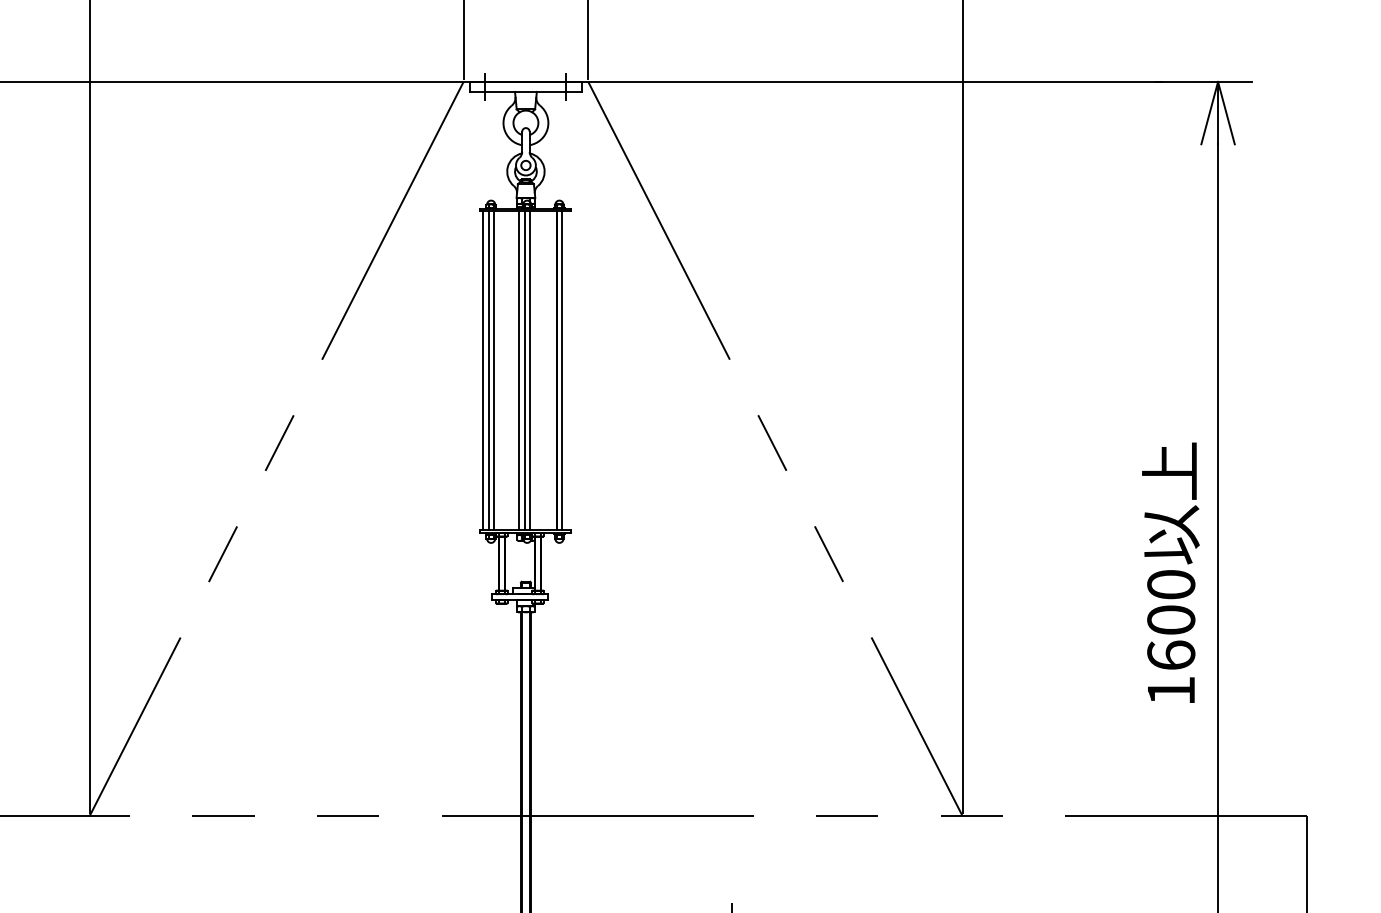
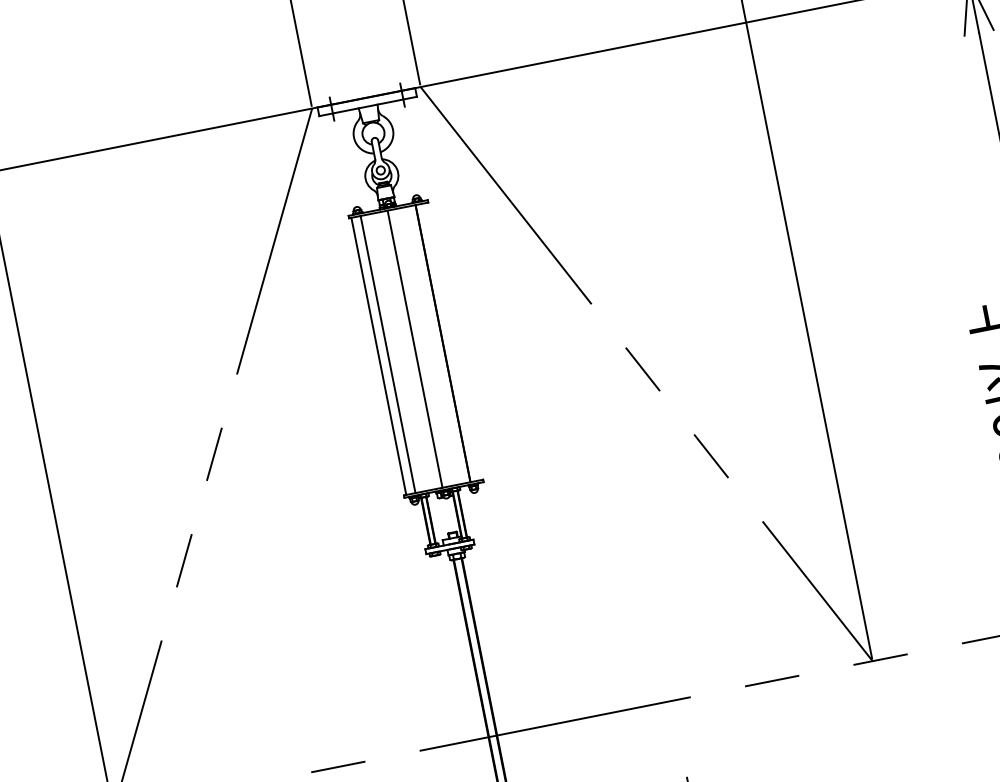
line: (488, 370) -> (383, 355), removed
line: (519, 370) -> (410, 349), removed
line: (529, 370) -> (419, 348), removed
line: (561, 370) -> (447, 342), removed

